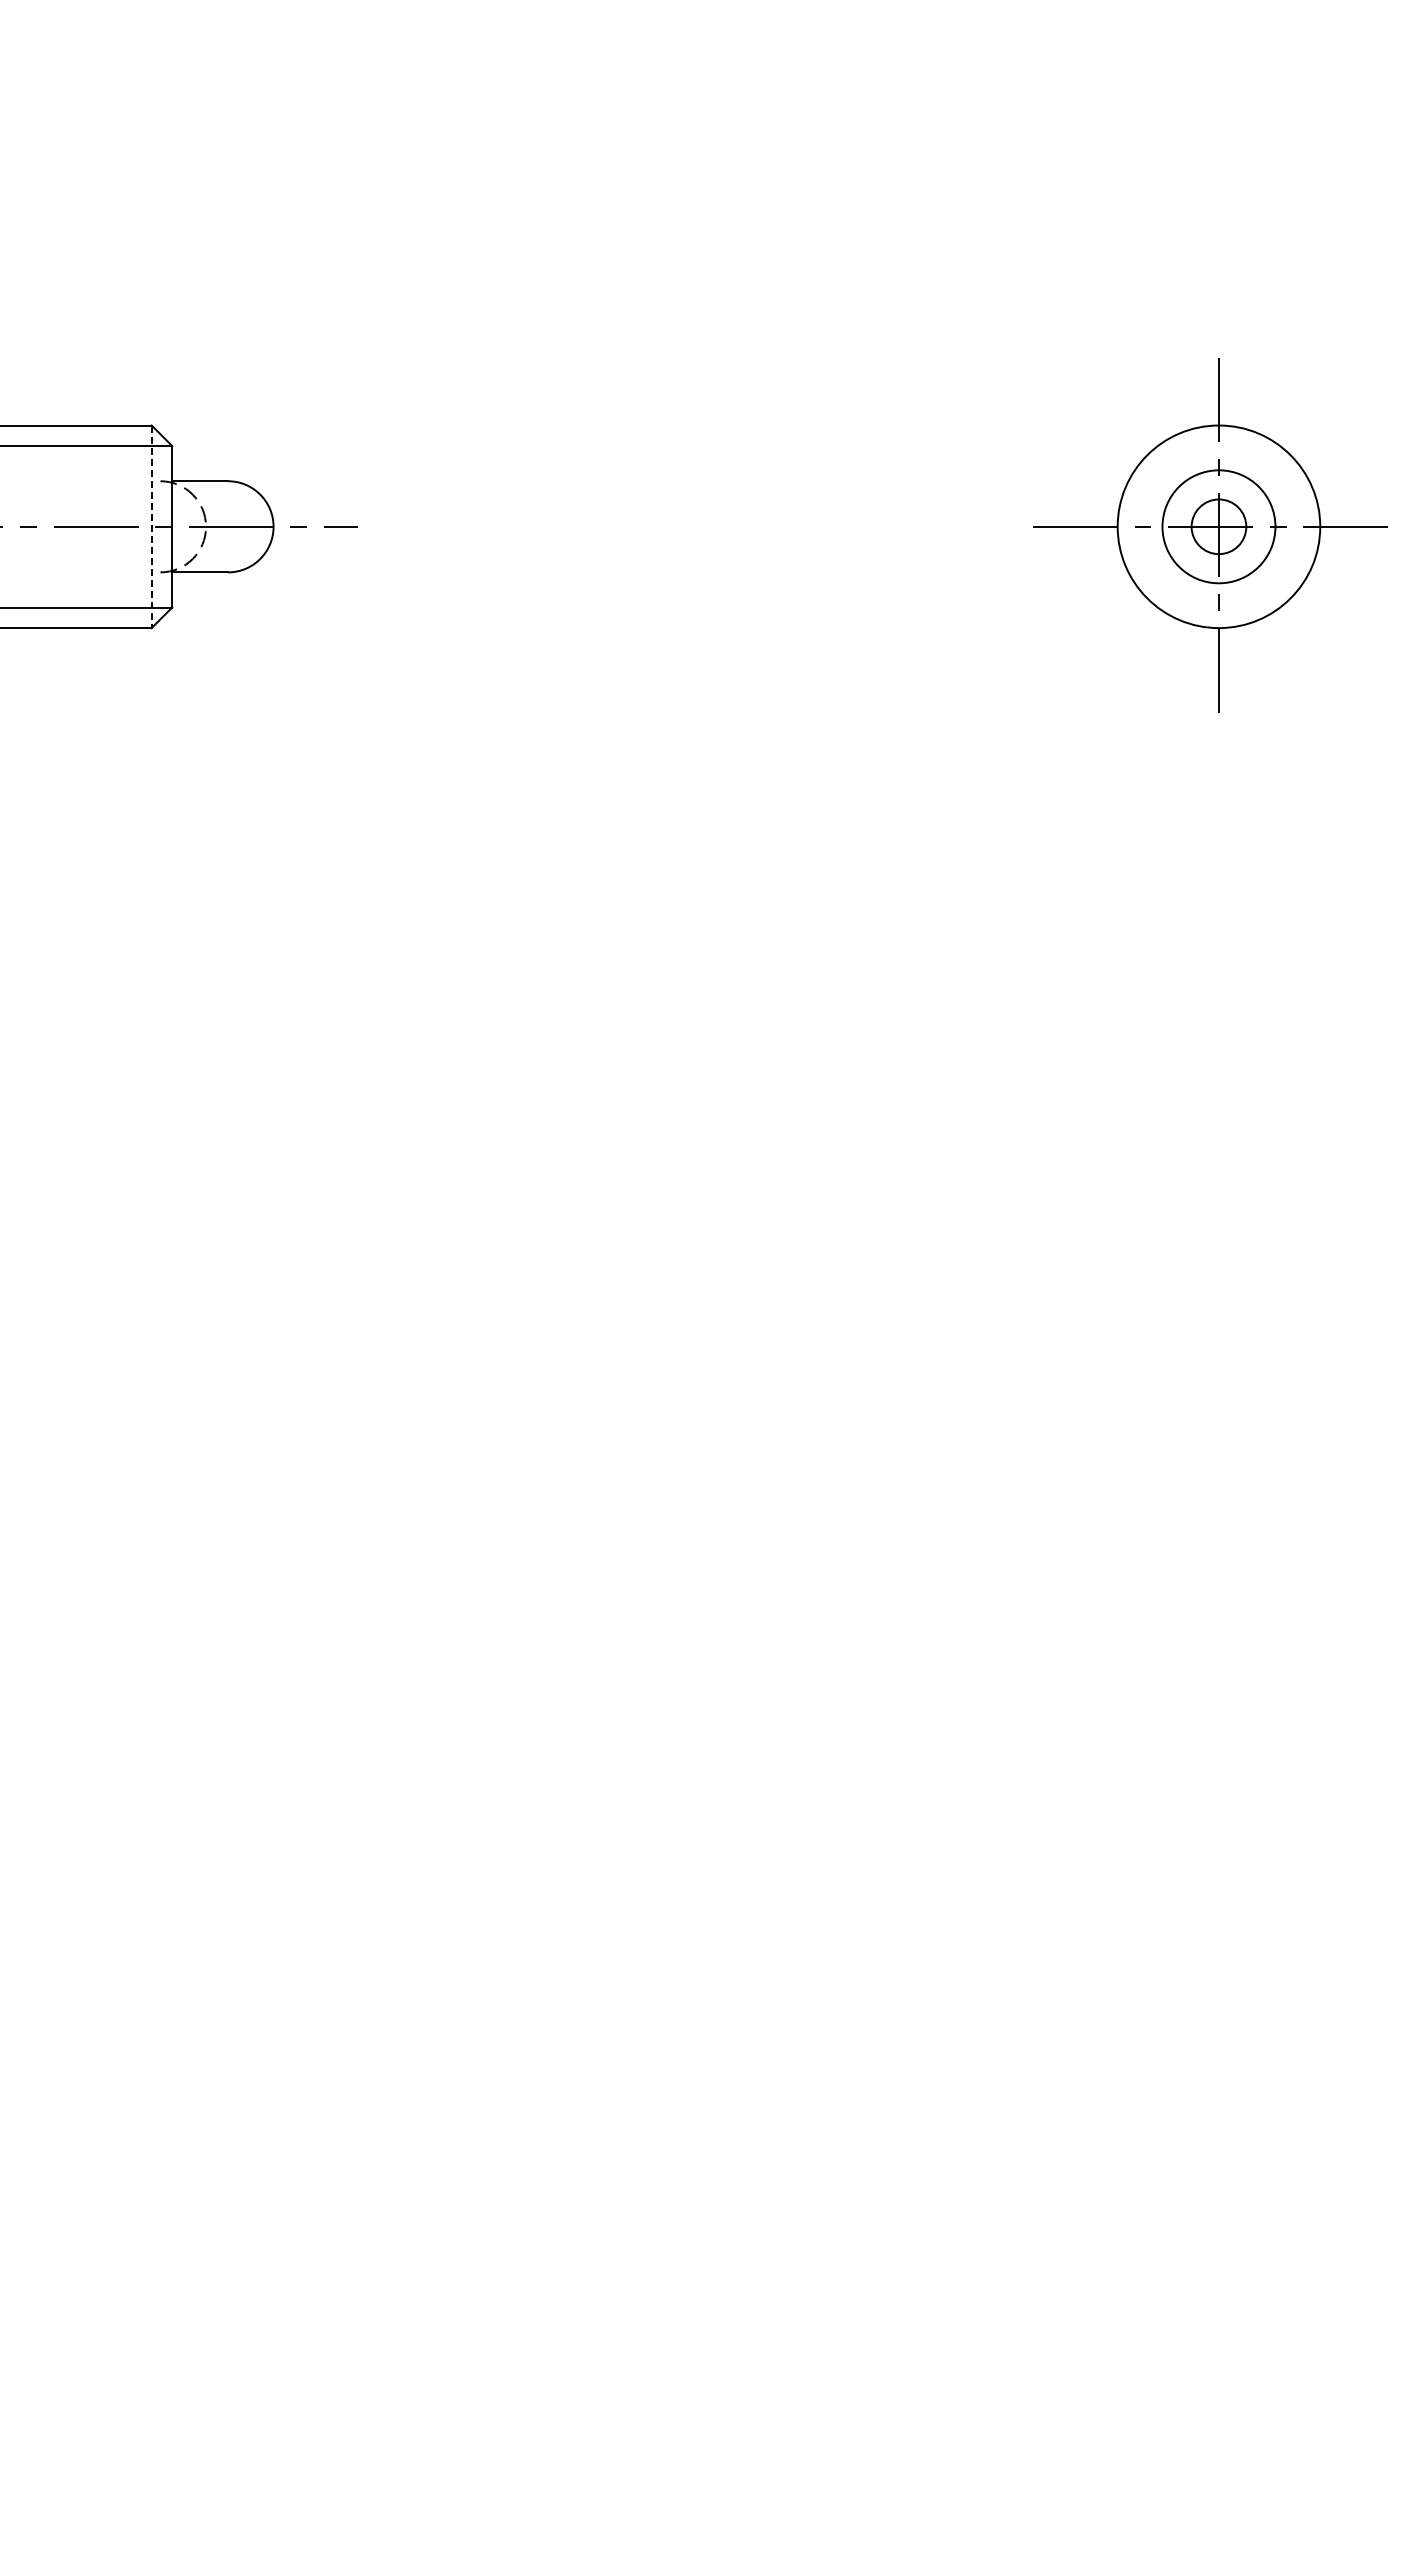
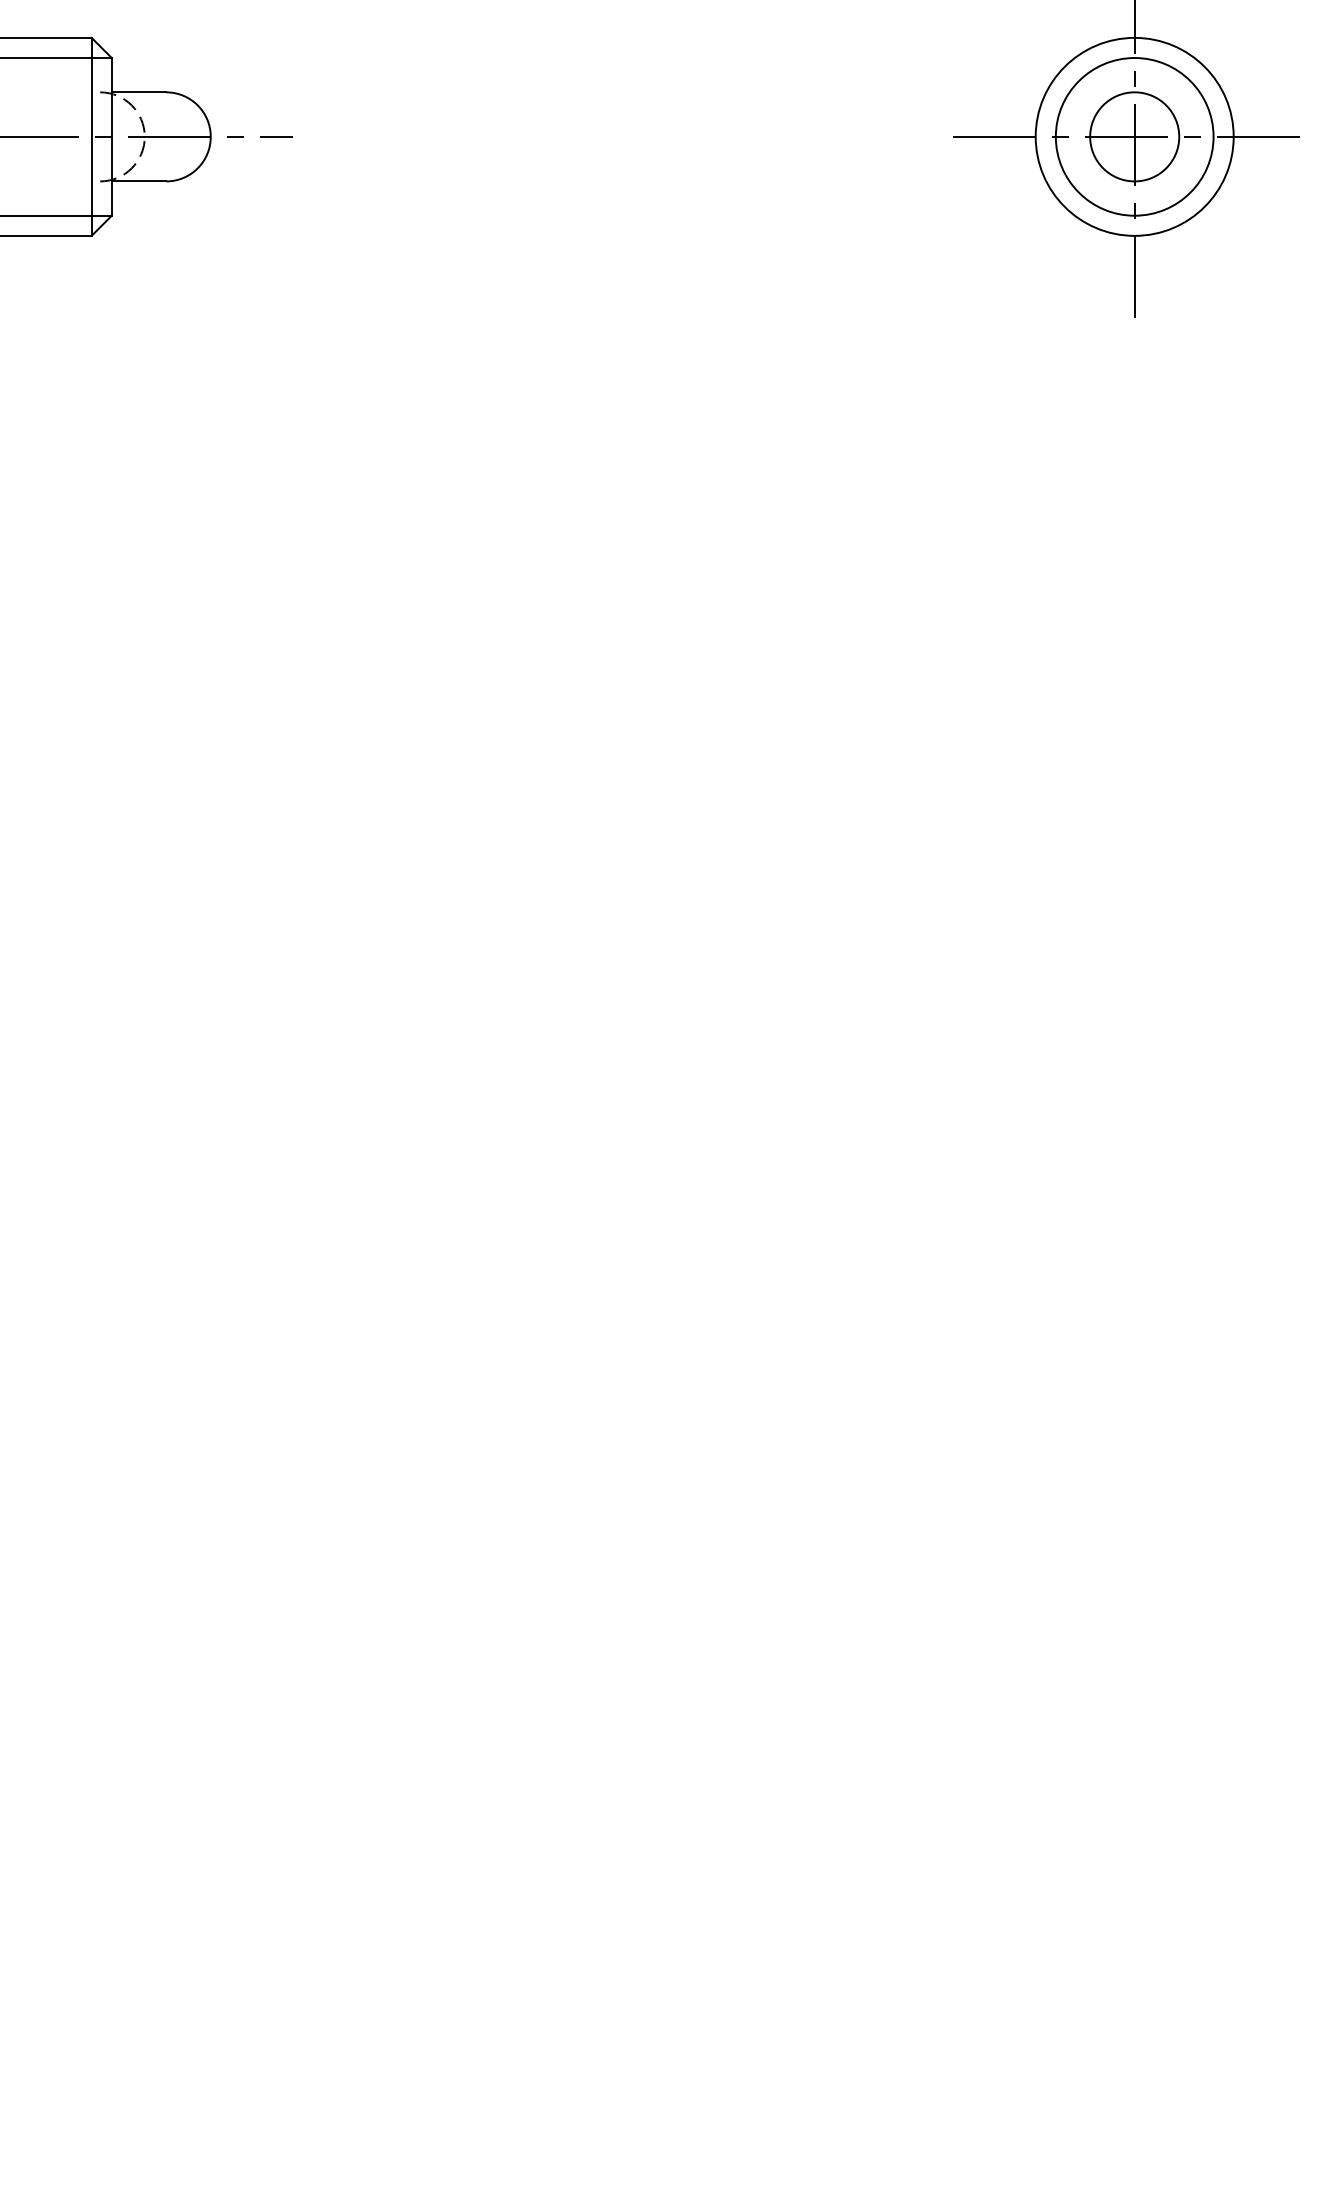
circle: (1218, 526) -> (1134, 136), size x1.43
circle: (1218, 526) -> (1134, 136), size x1.67
line: (151, 527) -> (91, 137), dashed -> solid

